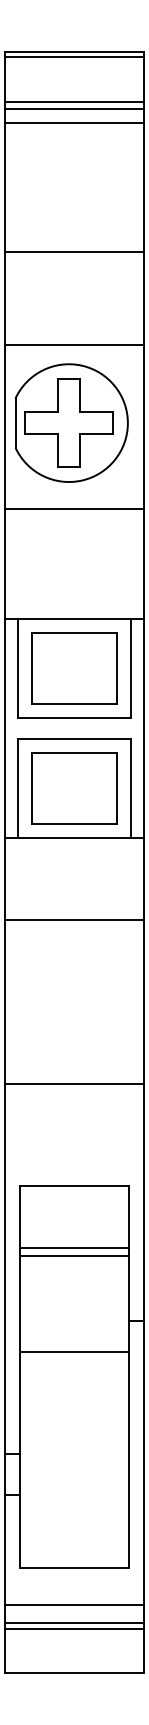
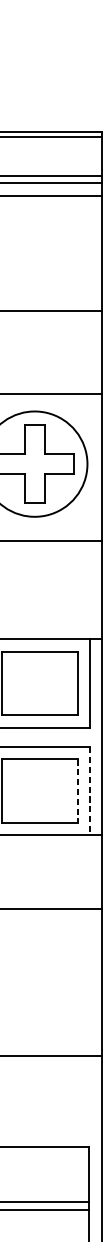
line: (116, 788) -> (77, 791), solid -> dashed
line: (130, 789) -> (89, 791), solid -> dashed

